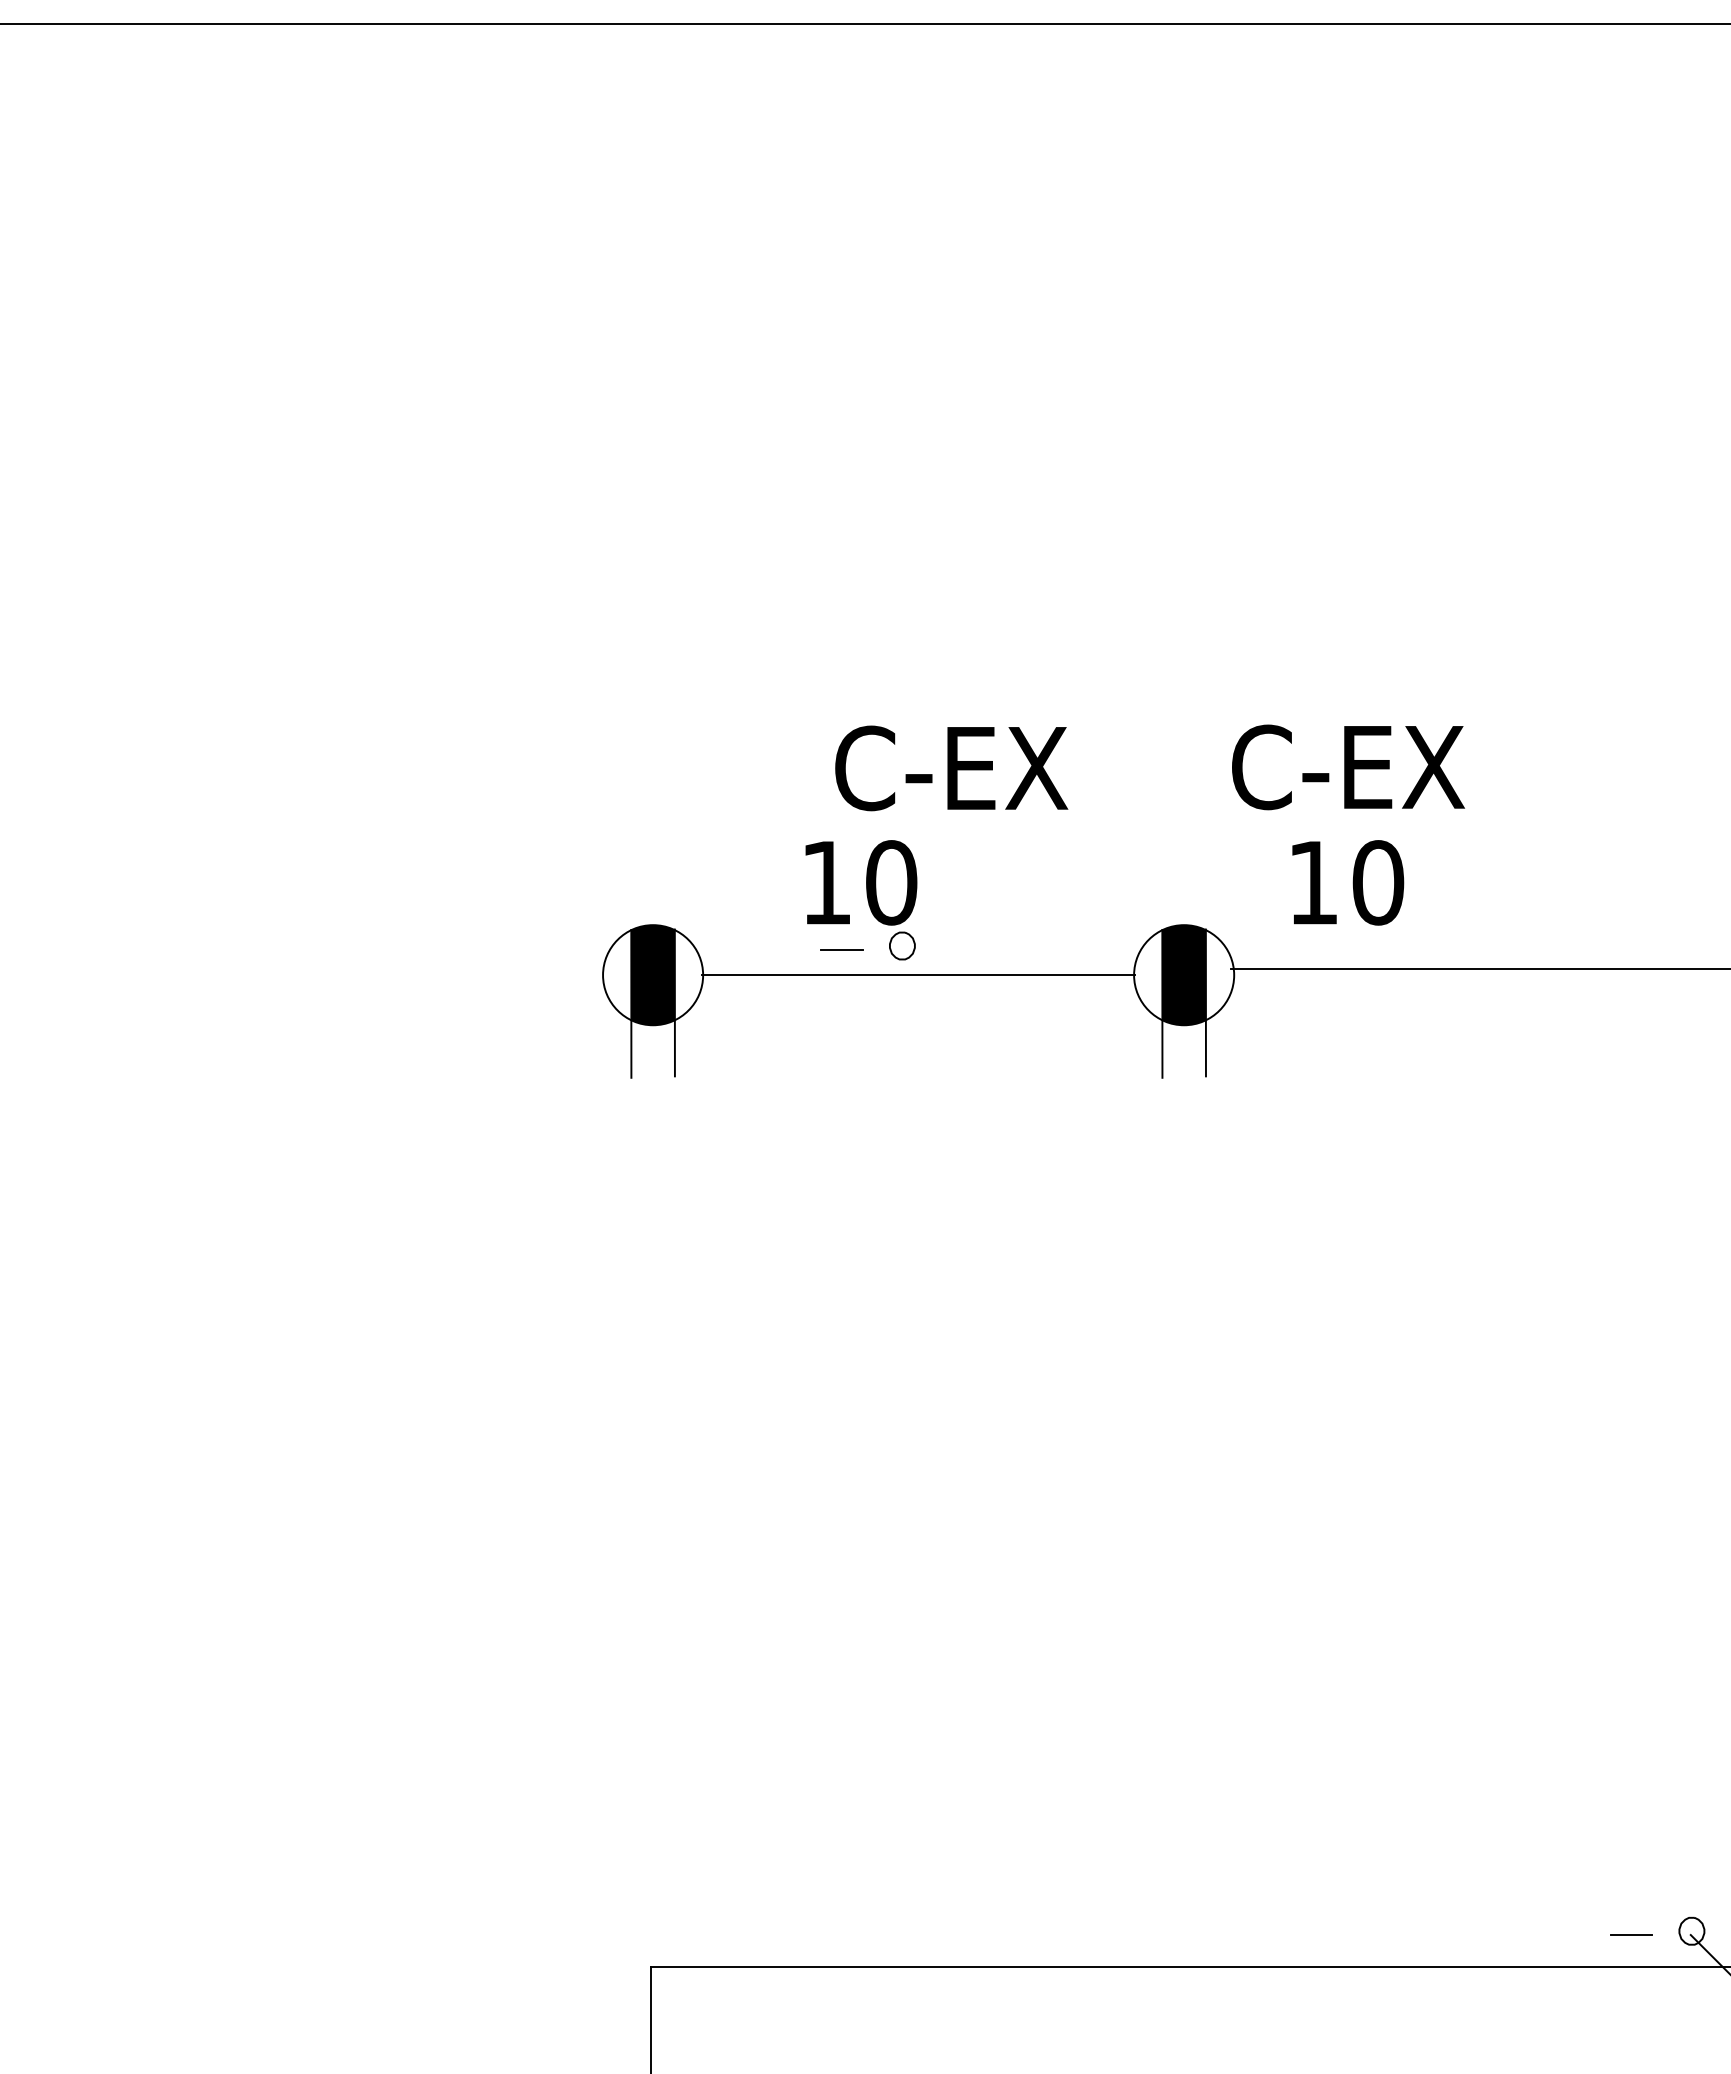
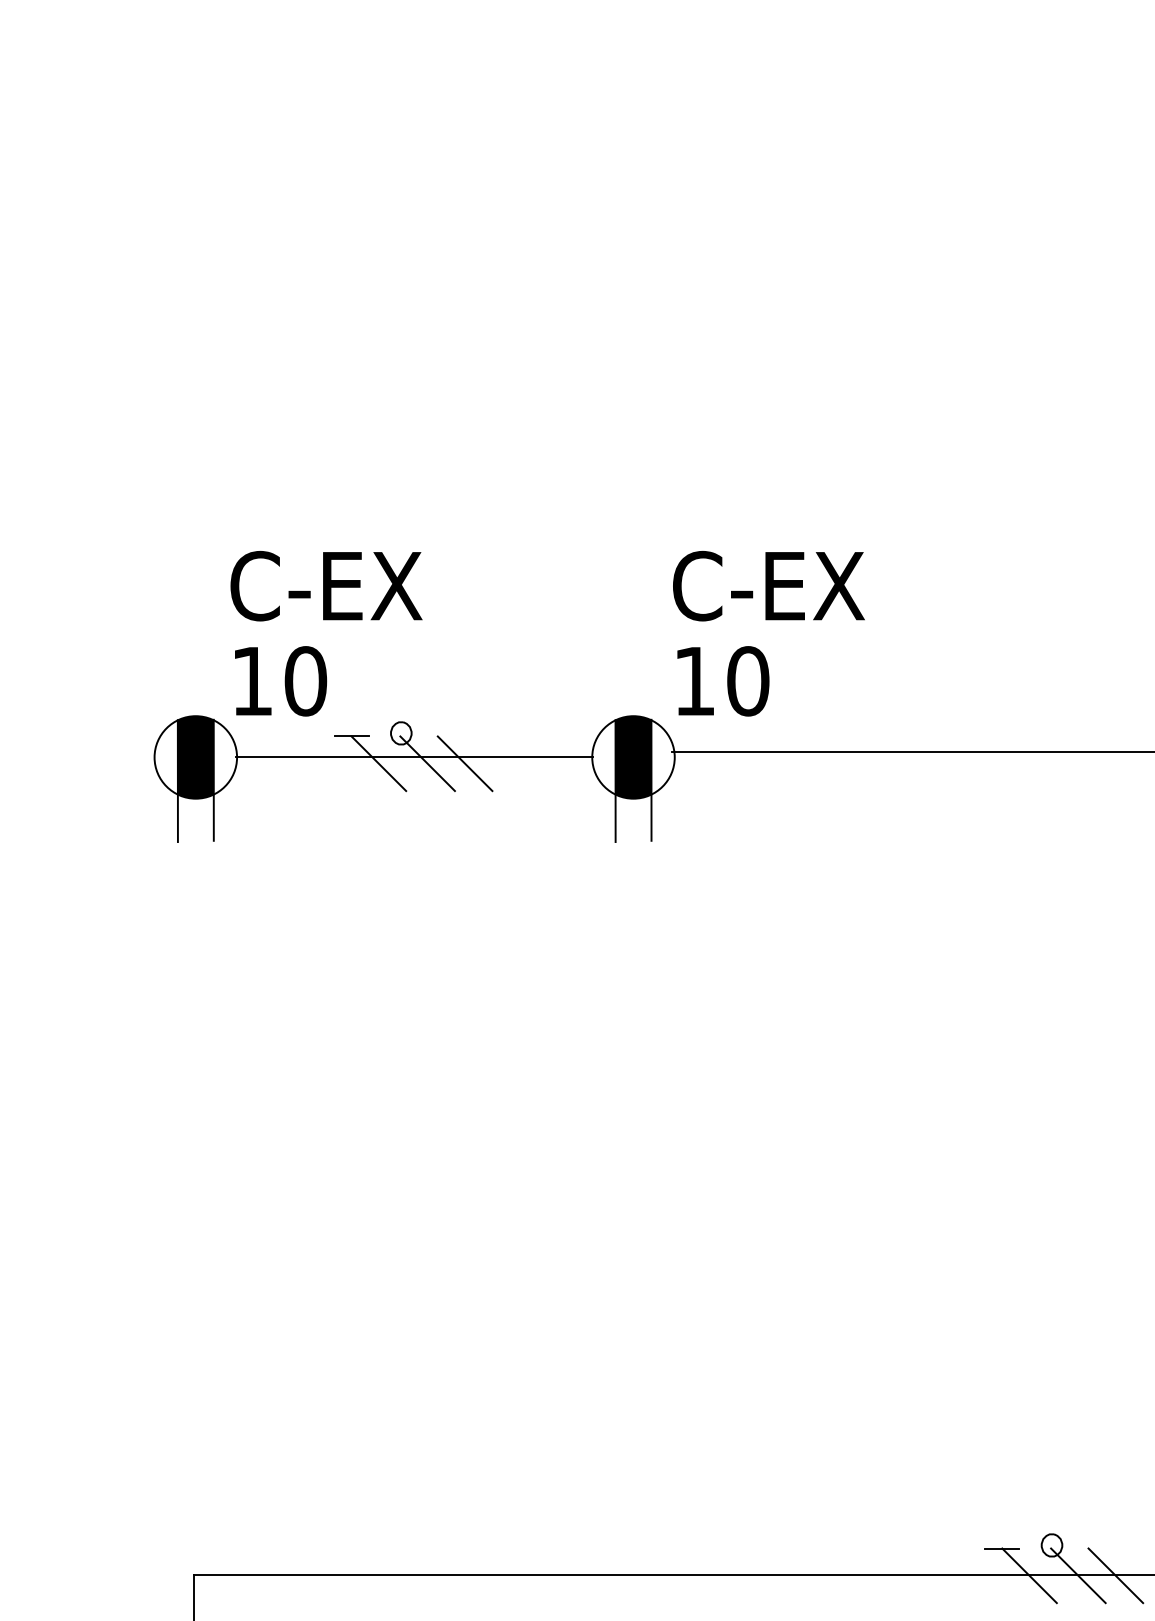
text: (951, 768) -> (326, 586), moved
text: (861, 882) -> (281, 681), moved
text: (1348, 882) -> (723, 681), moved
line: (875, 982) -> (379, 763), added
line: (934, 982) -> (427, 763), added
line: (979, 982) -> (464, 763), added
line: (1664, 1968) -> (1029, 1576), added

